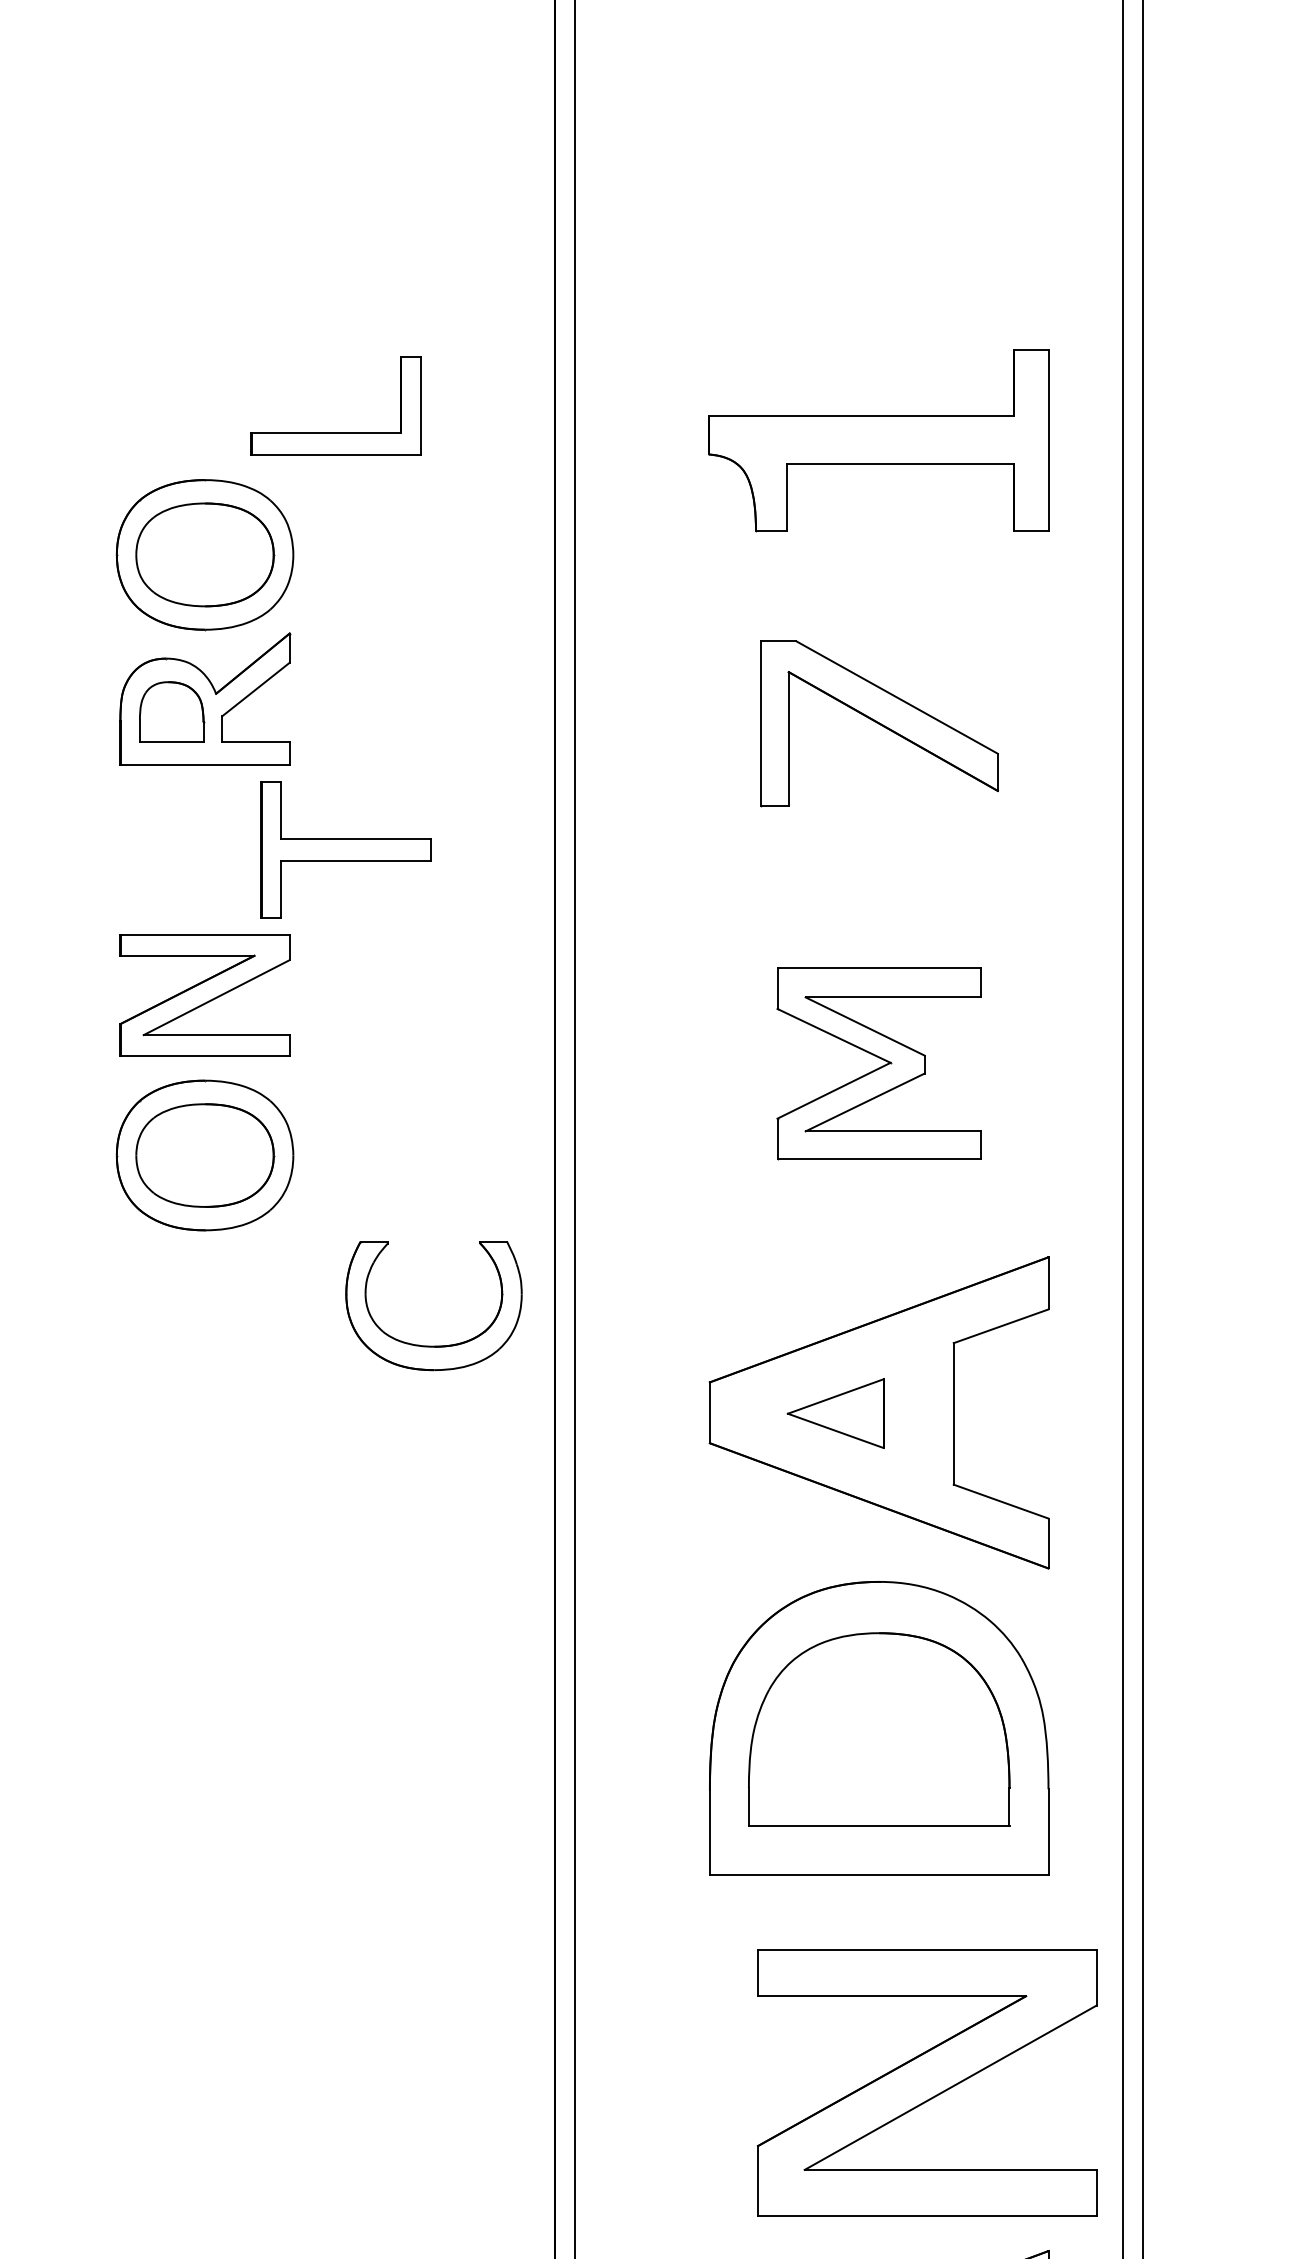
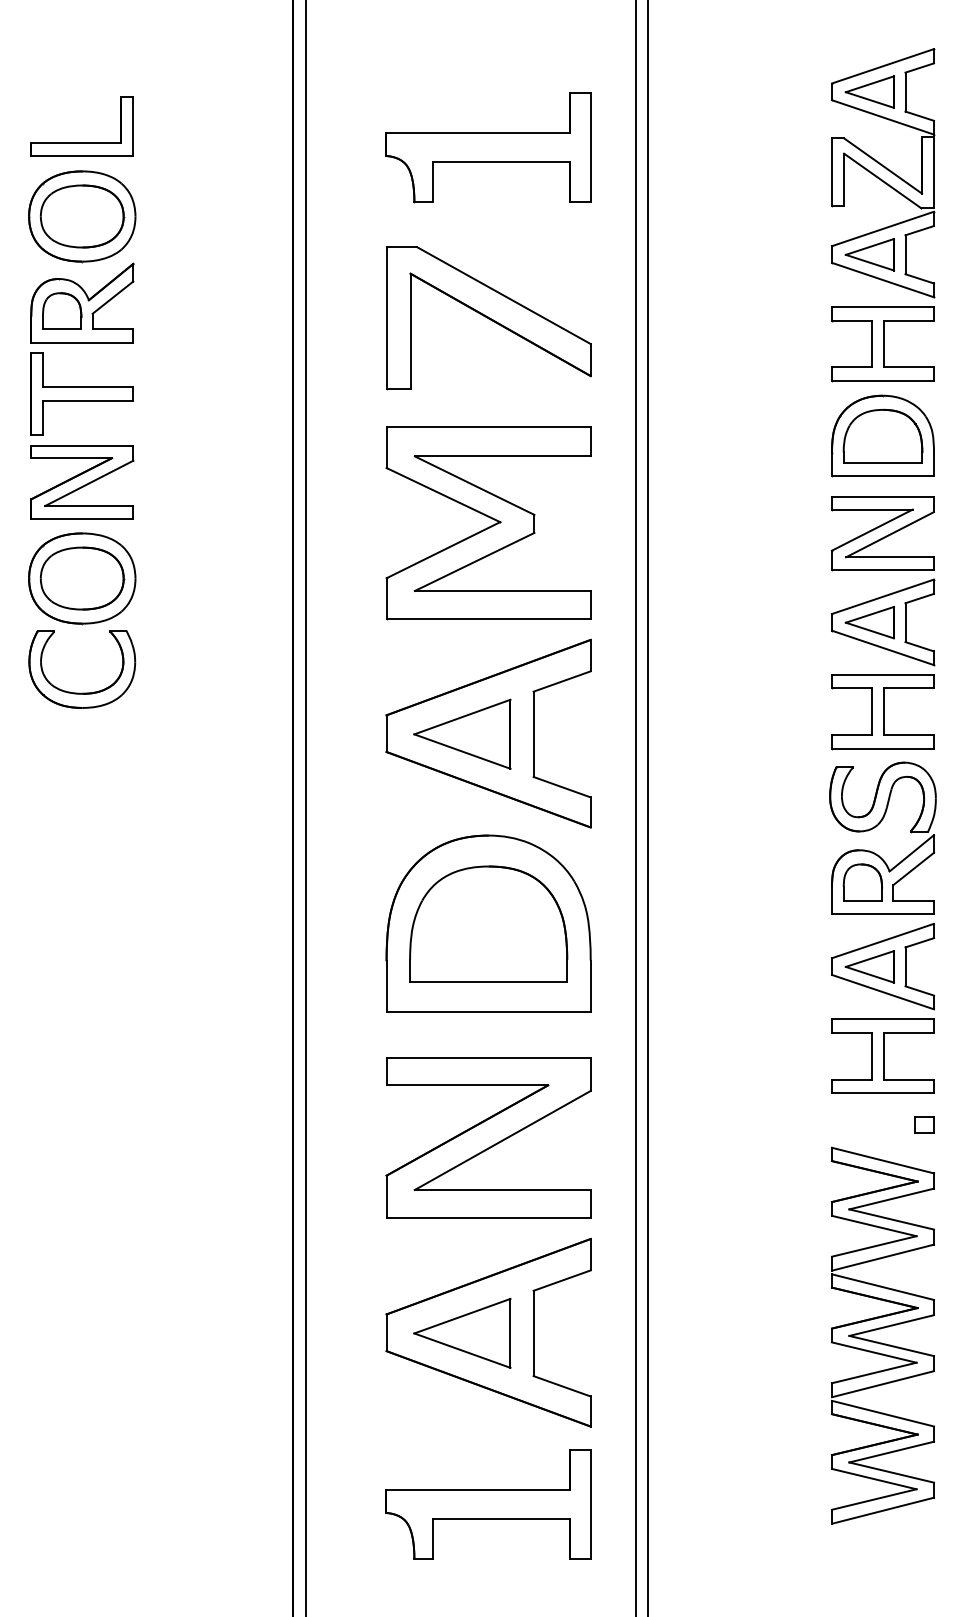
part: (334, 432) -> (81, 142), moved
part: (878, 724) -> (488, 318), size x1.43
part: (344, 848) -> (81, 393), moved
part: (878, 1064) -> (488, 523), size x1.67
part: (434, 1344) -> (82, 692), moved
part: (835, 1412) -> (462, 733), size x1.67
part: (927, 2082) -> (488, 1137), moved

